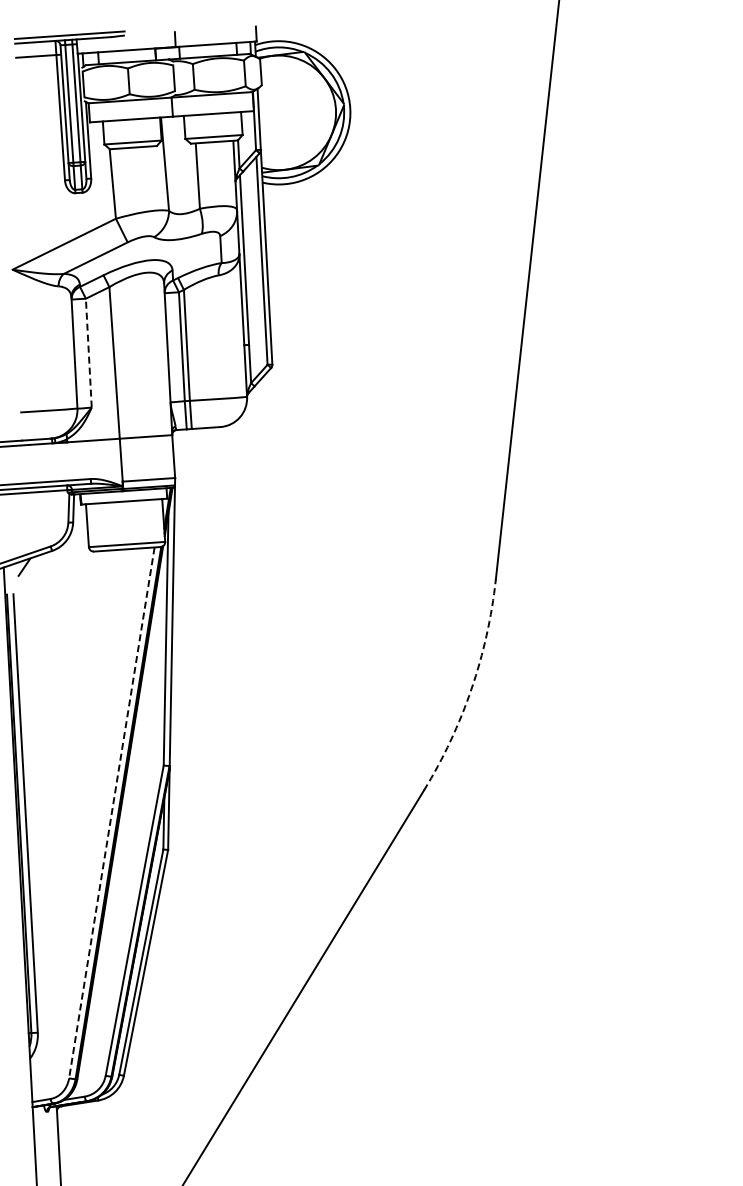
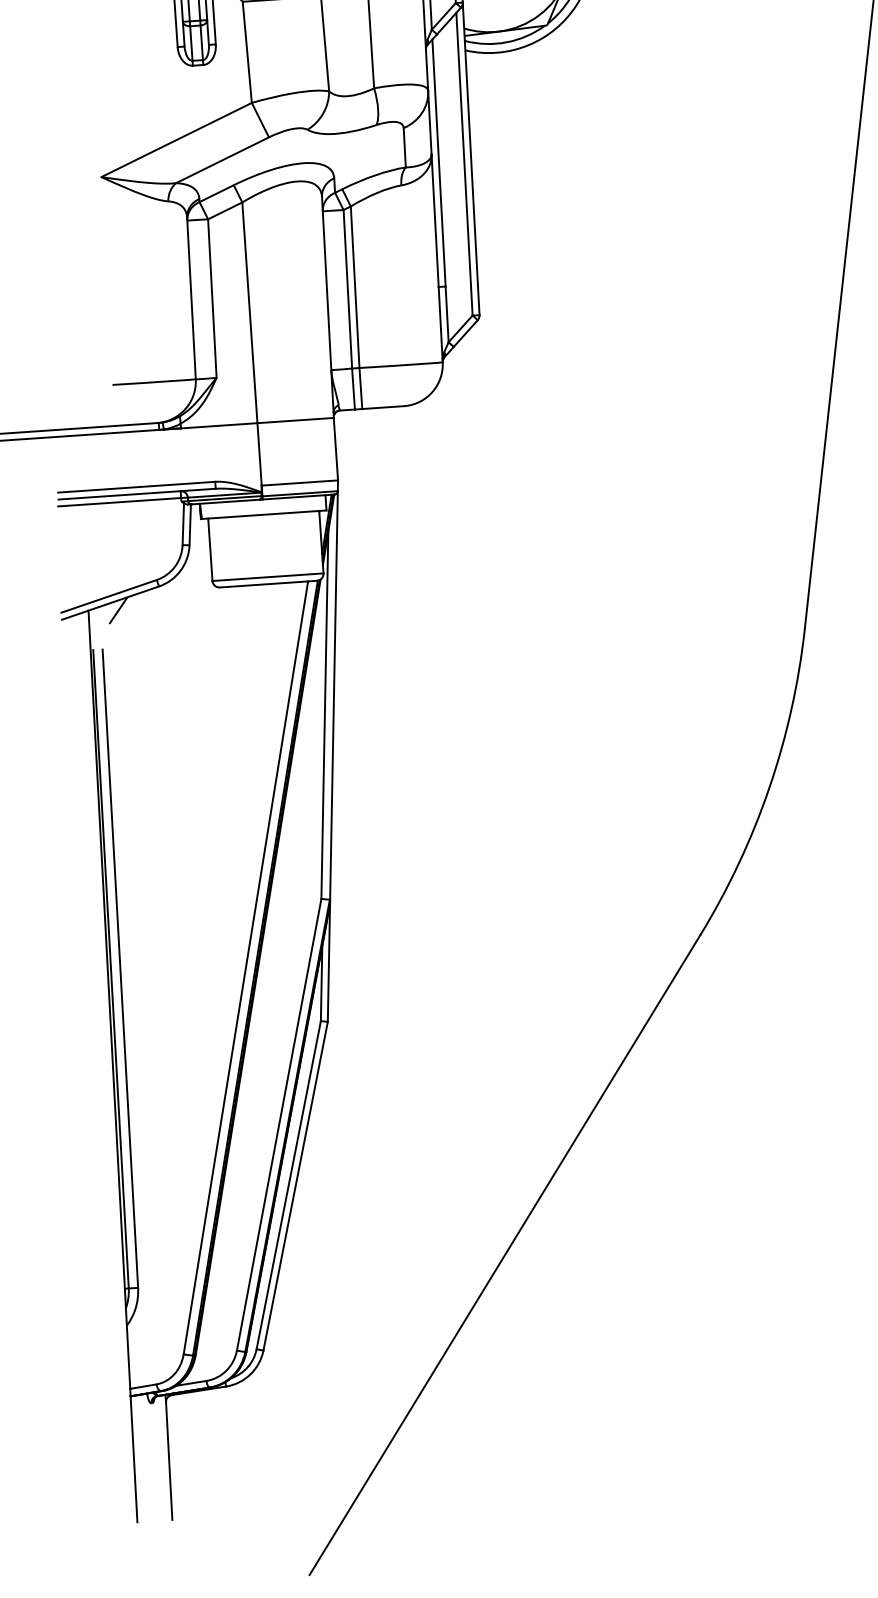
line: (88, 353) -> (211, 299), dashed -> solid
arc: (471, 689) -> (769, 788), dashed -> solid
line: (111, 812) -> (245, 967), dashed -> solid

